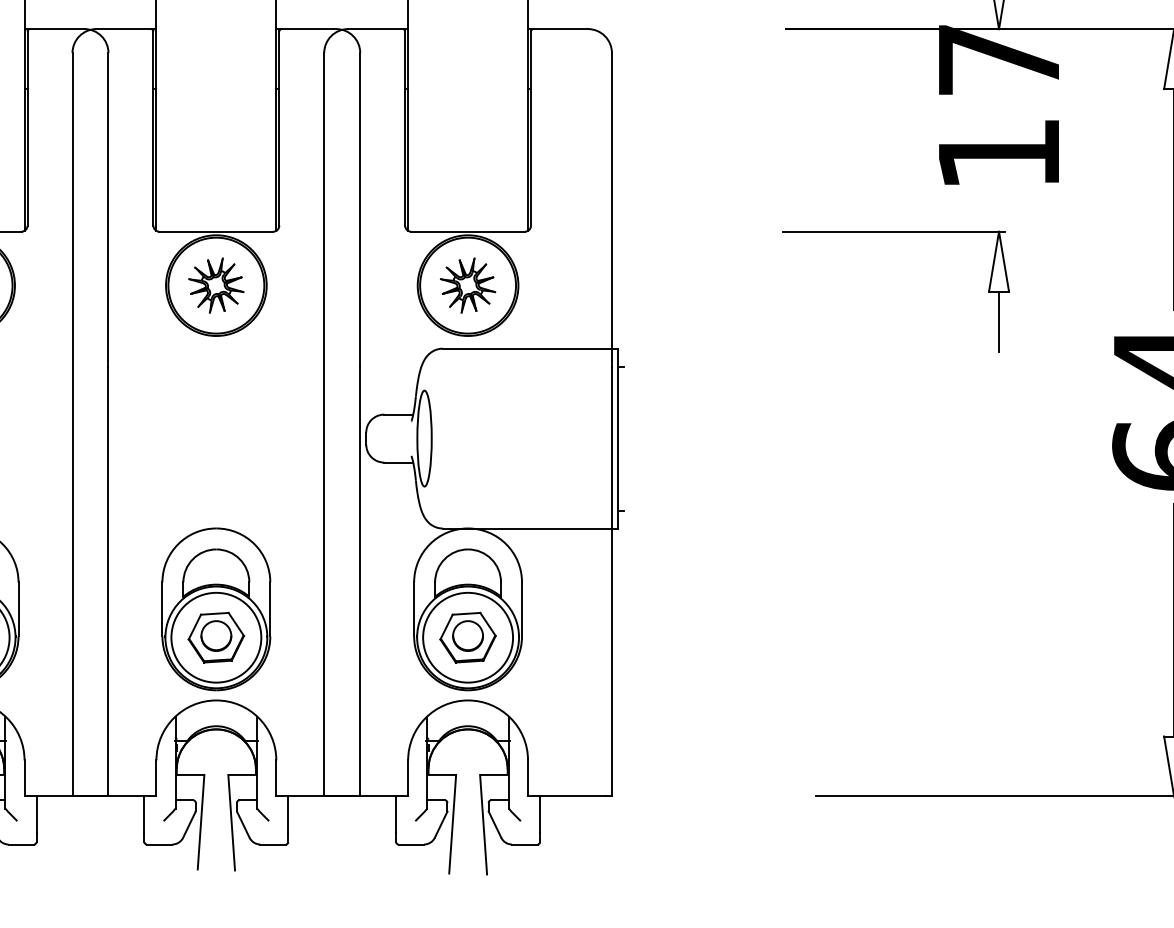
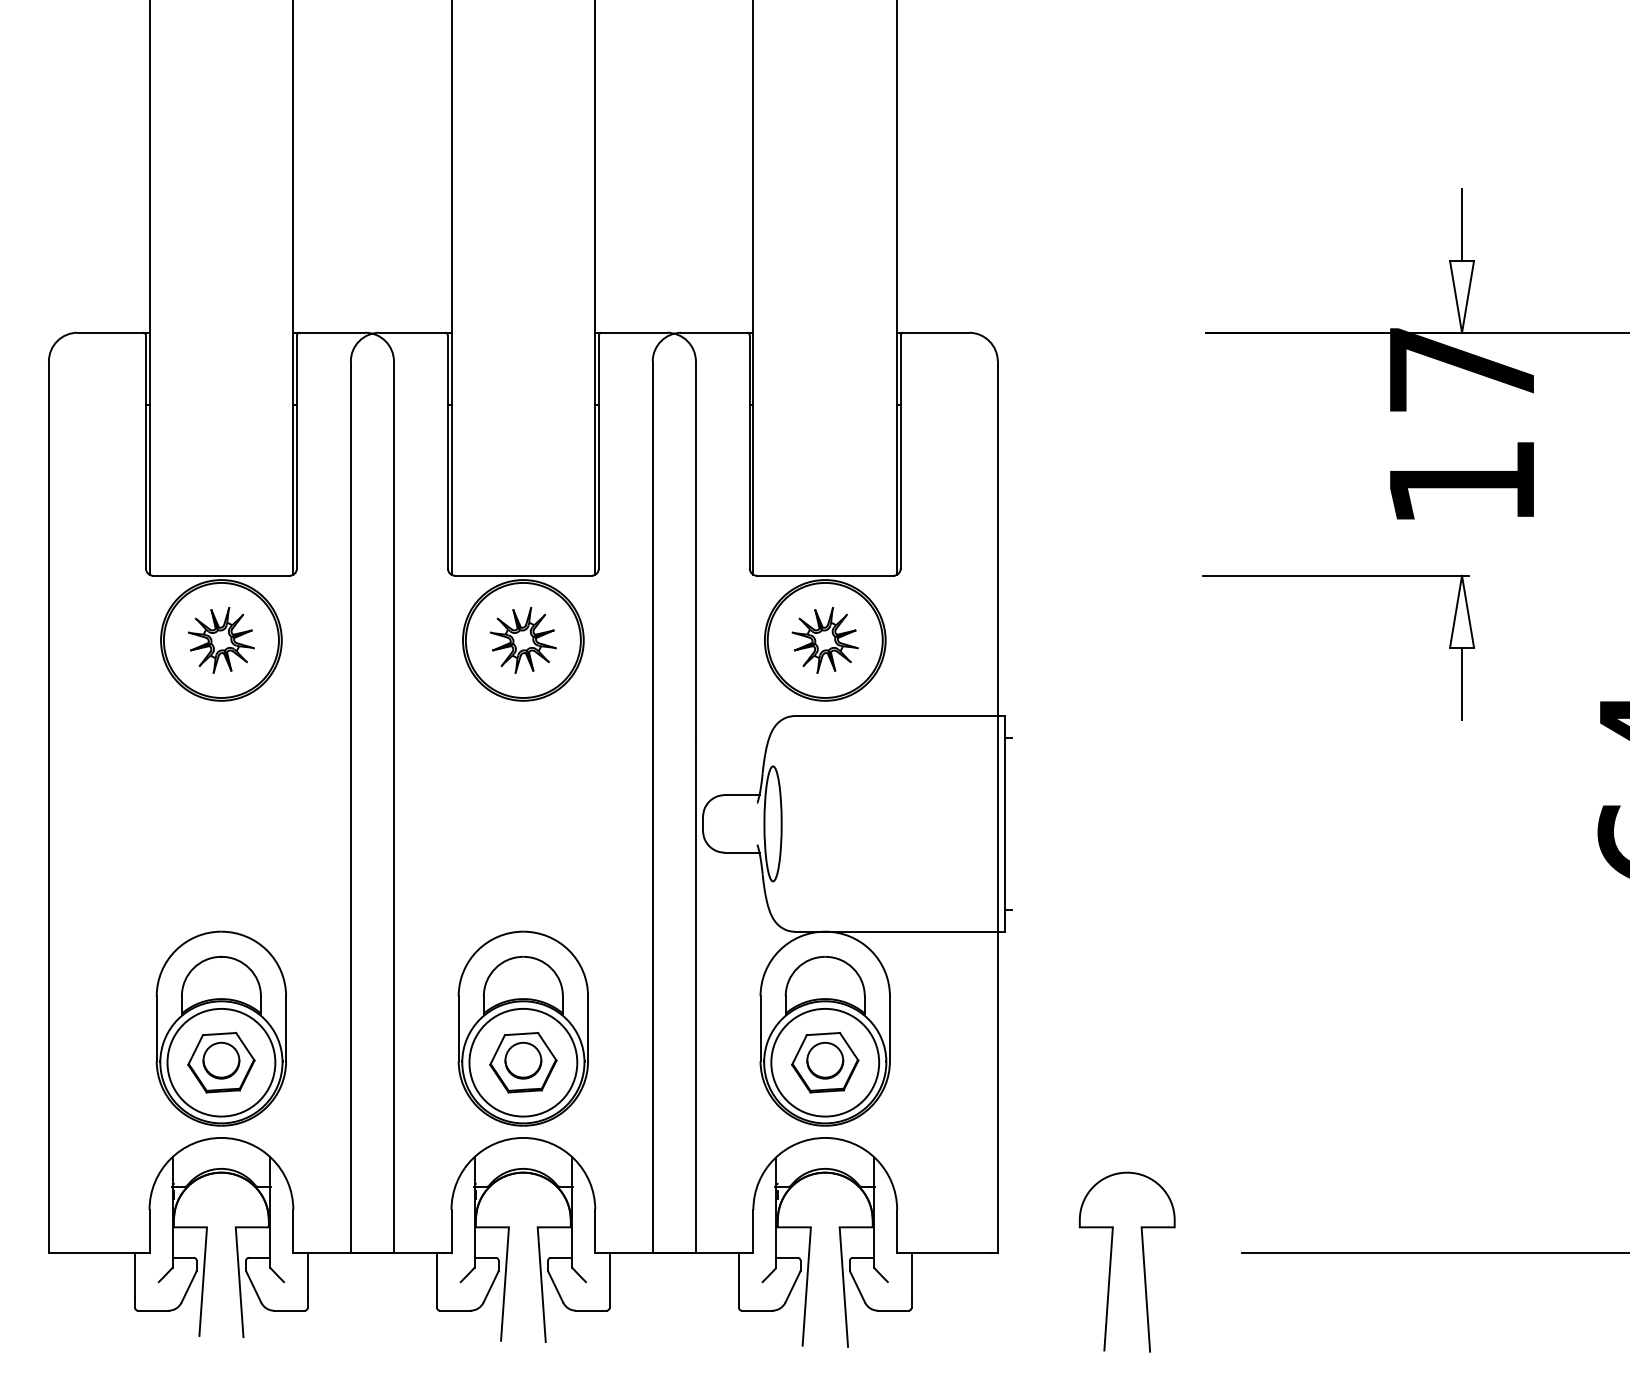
curve: (706, 803) -> (1111, 1261), added

